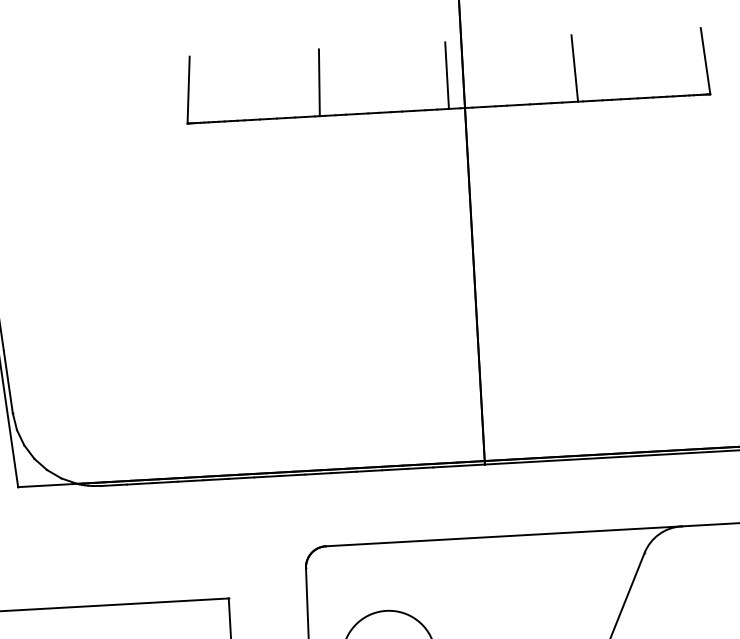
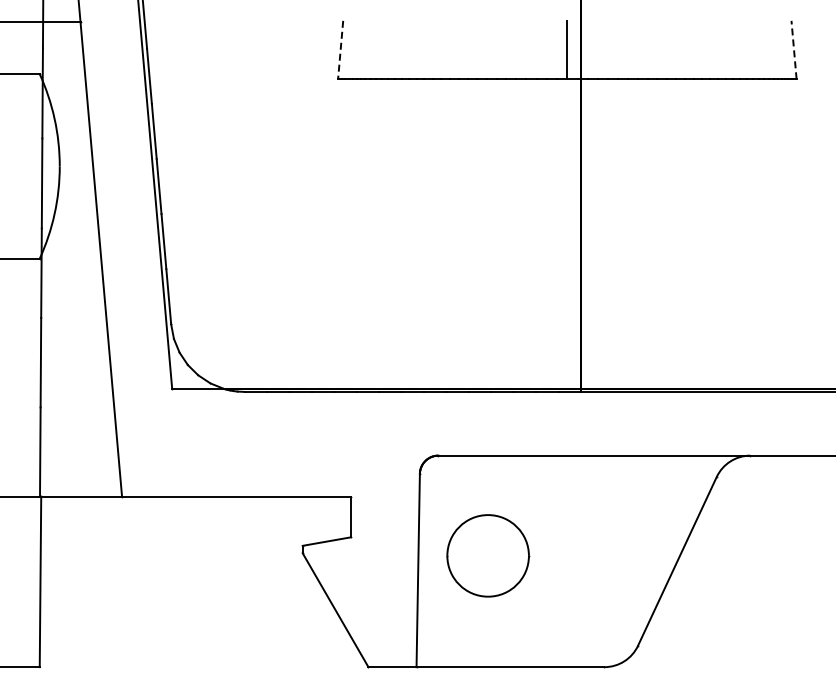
line: (706, 60) -> (794, 49), solid -> dashed
line: (574, 67) -> (679, 49), removed
line: (319, 82) -> (455, 49), removed
line: (188, 90) -> (340, 50), solid -> dashed

